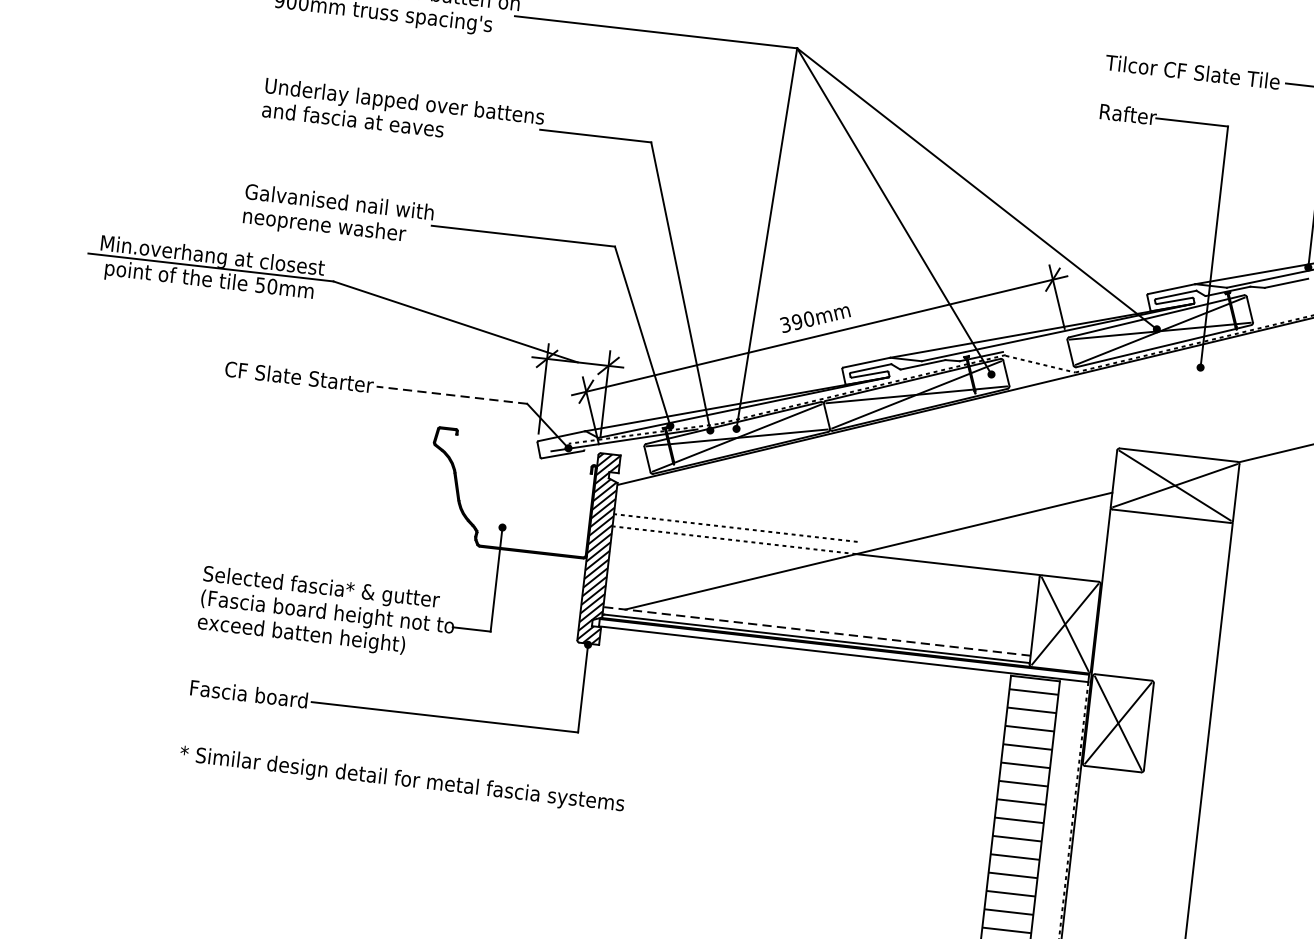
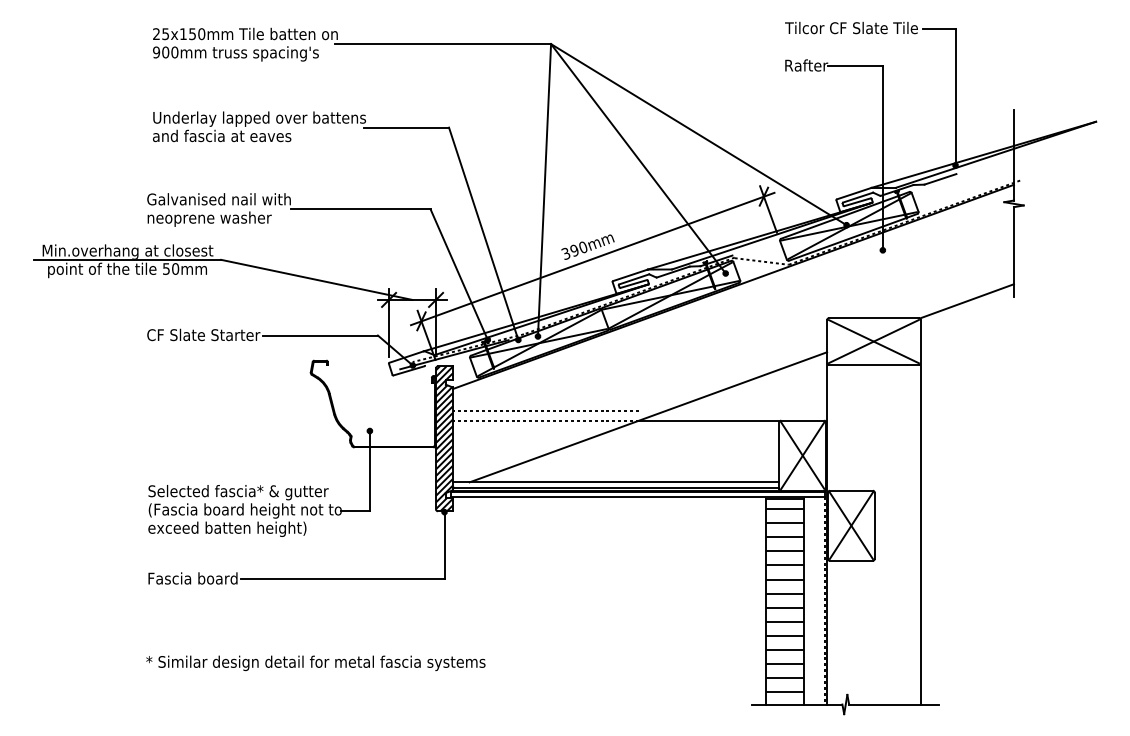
line: (452, 395) -> (320, 335), dashed -> solid
line: (816, 631) -> (615, 482), dashed -> solid
text: (401, 780) -> (315, 663), moved

